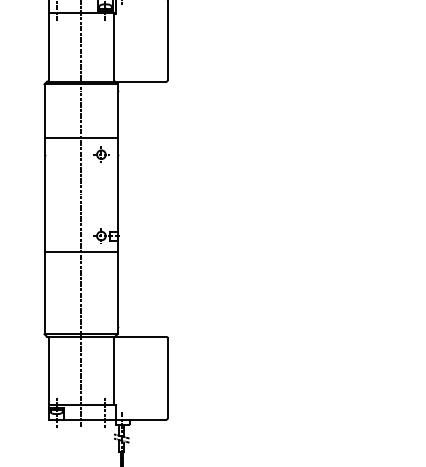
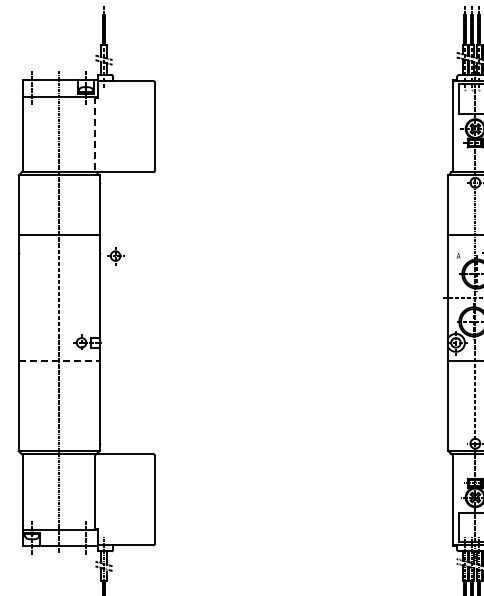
line: (114, 47) -> (95, 134), solid -> dashed
part: (101, 155) -> (115, 256), moved
line: (81, 252) -> (59, 360), solid -> dashed

